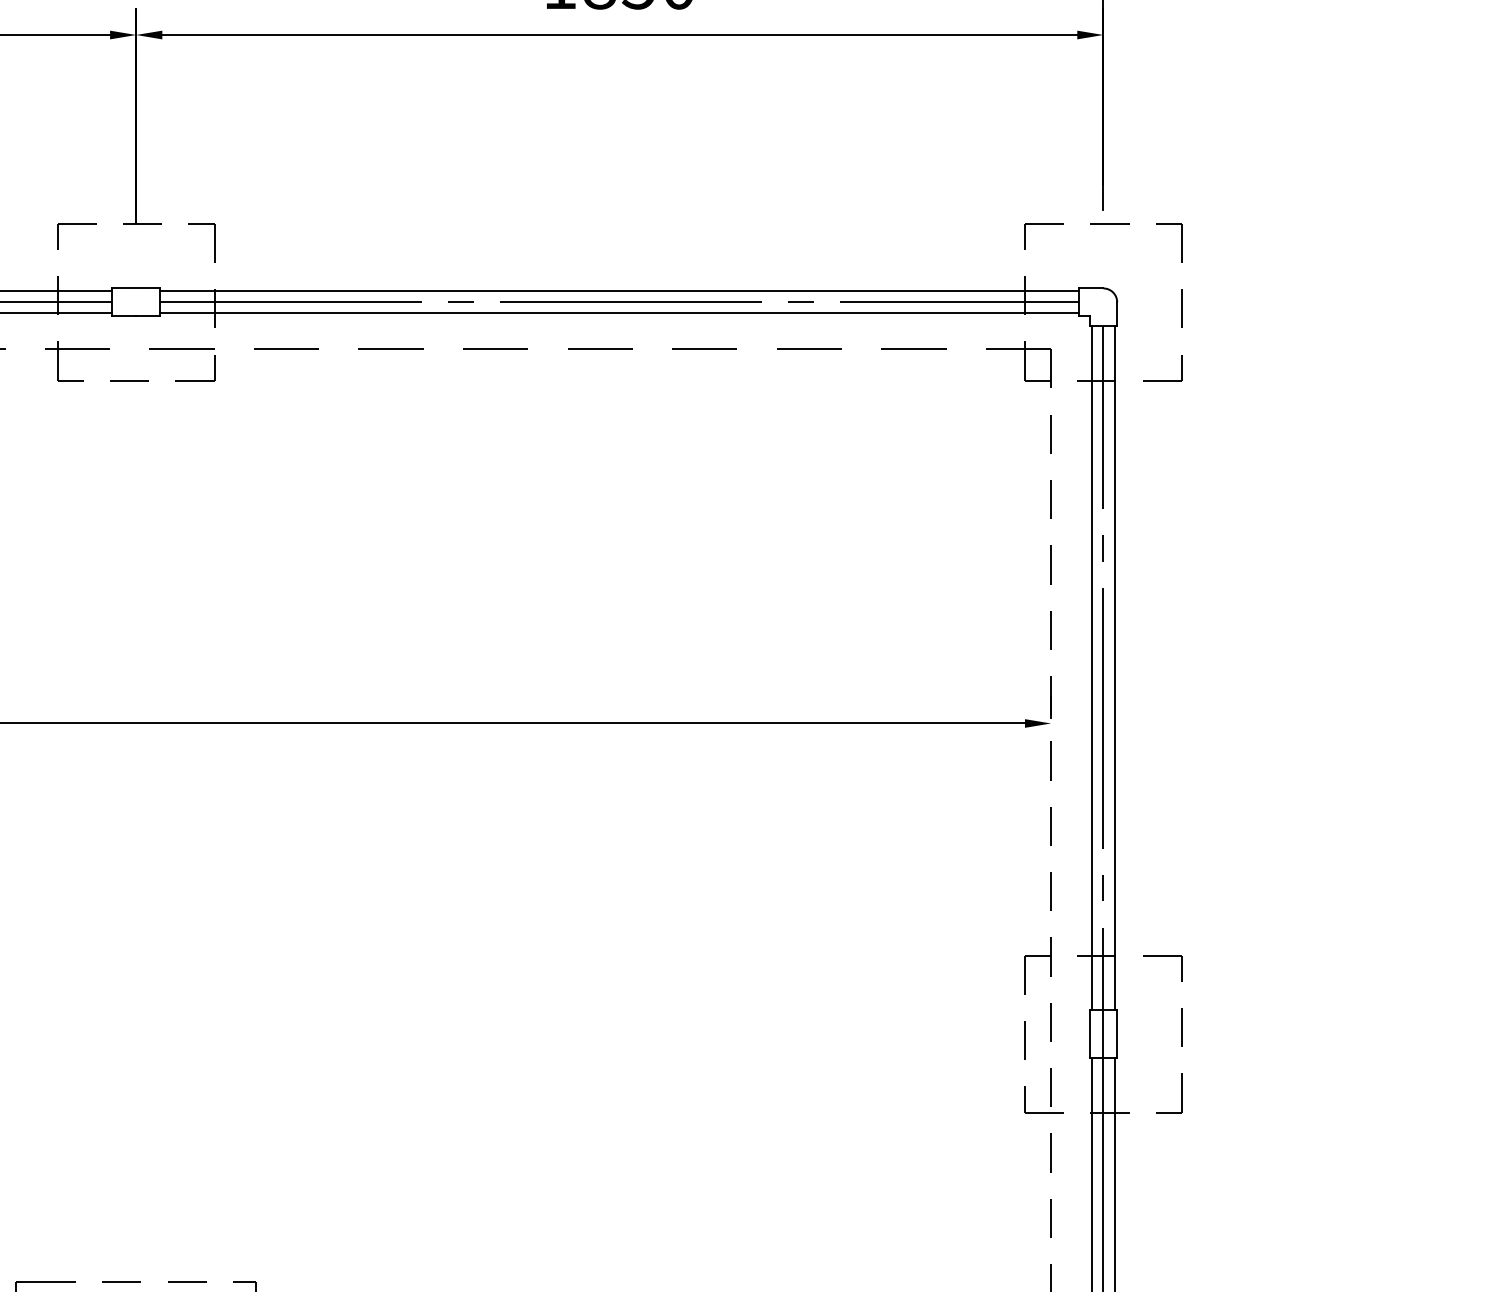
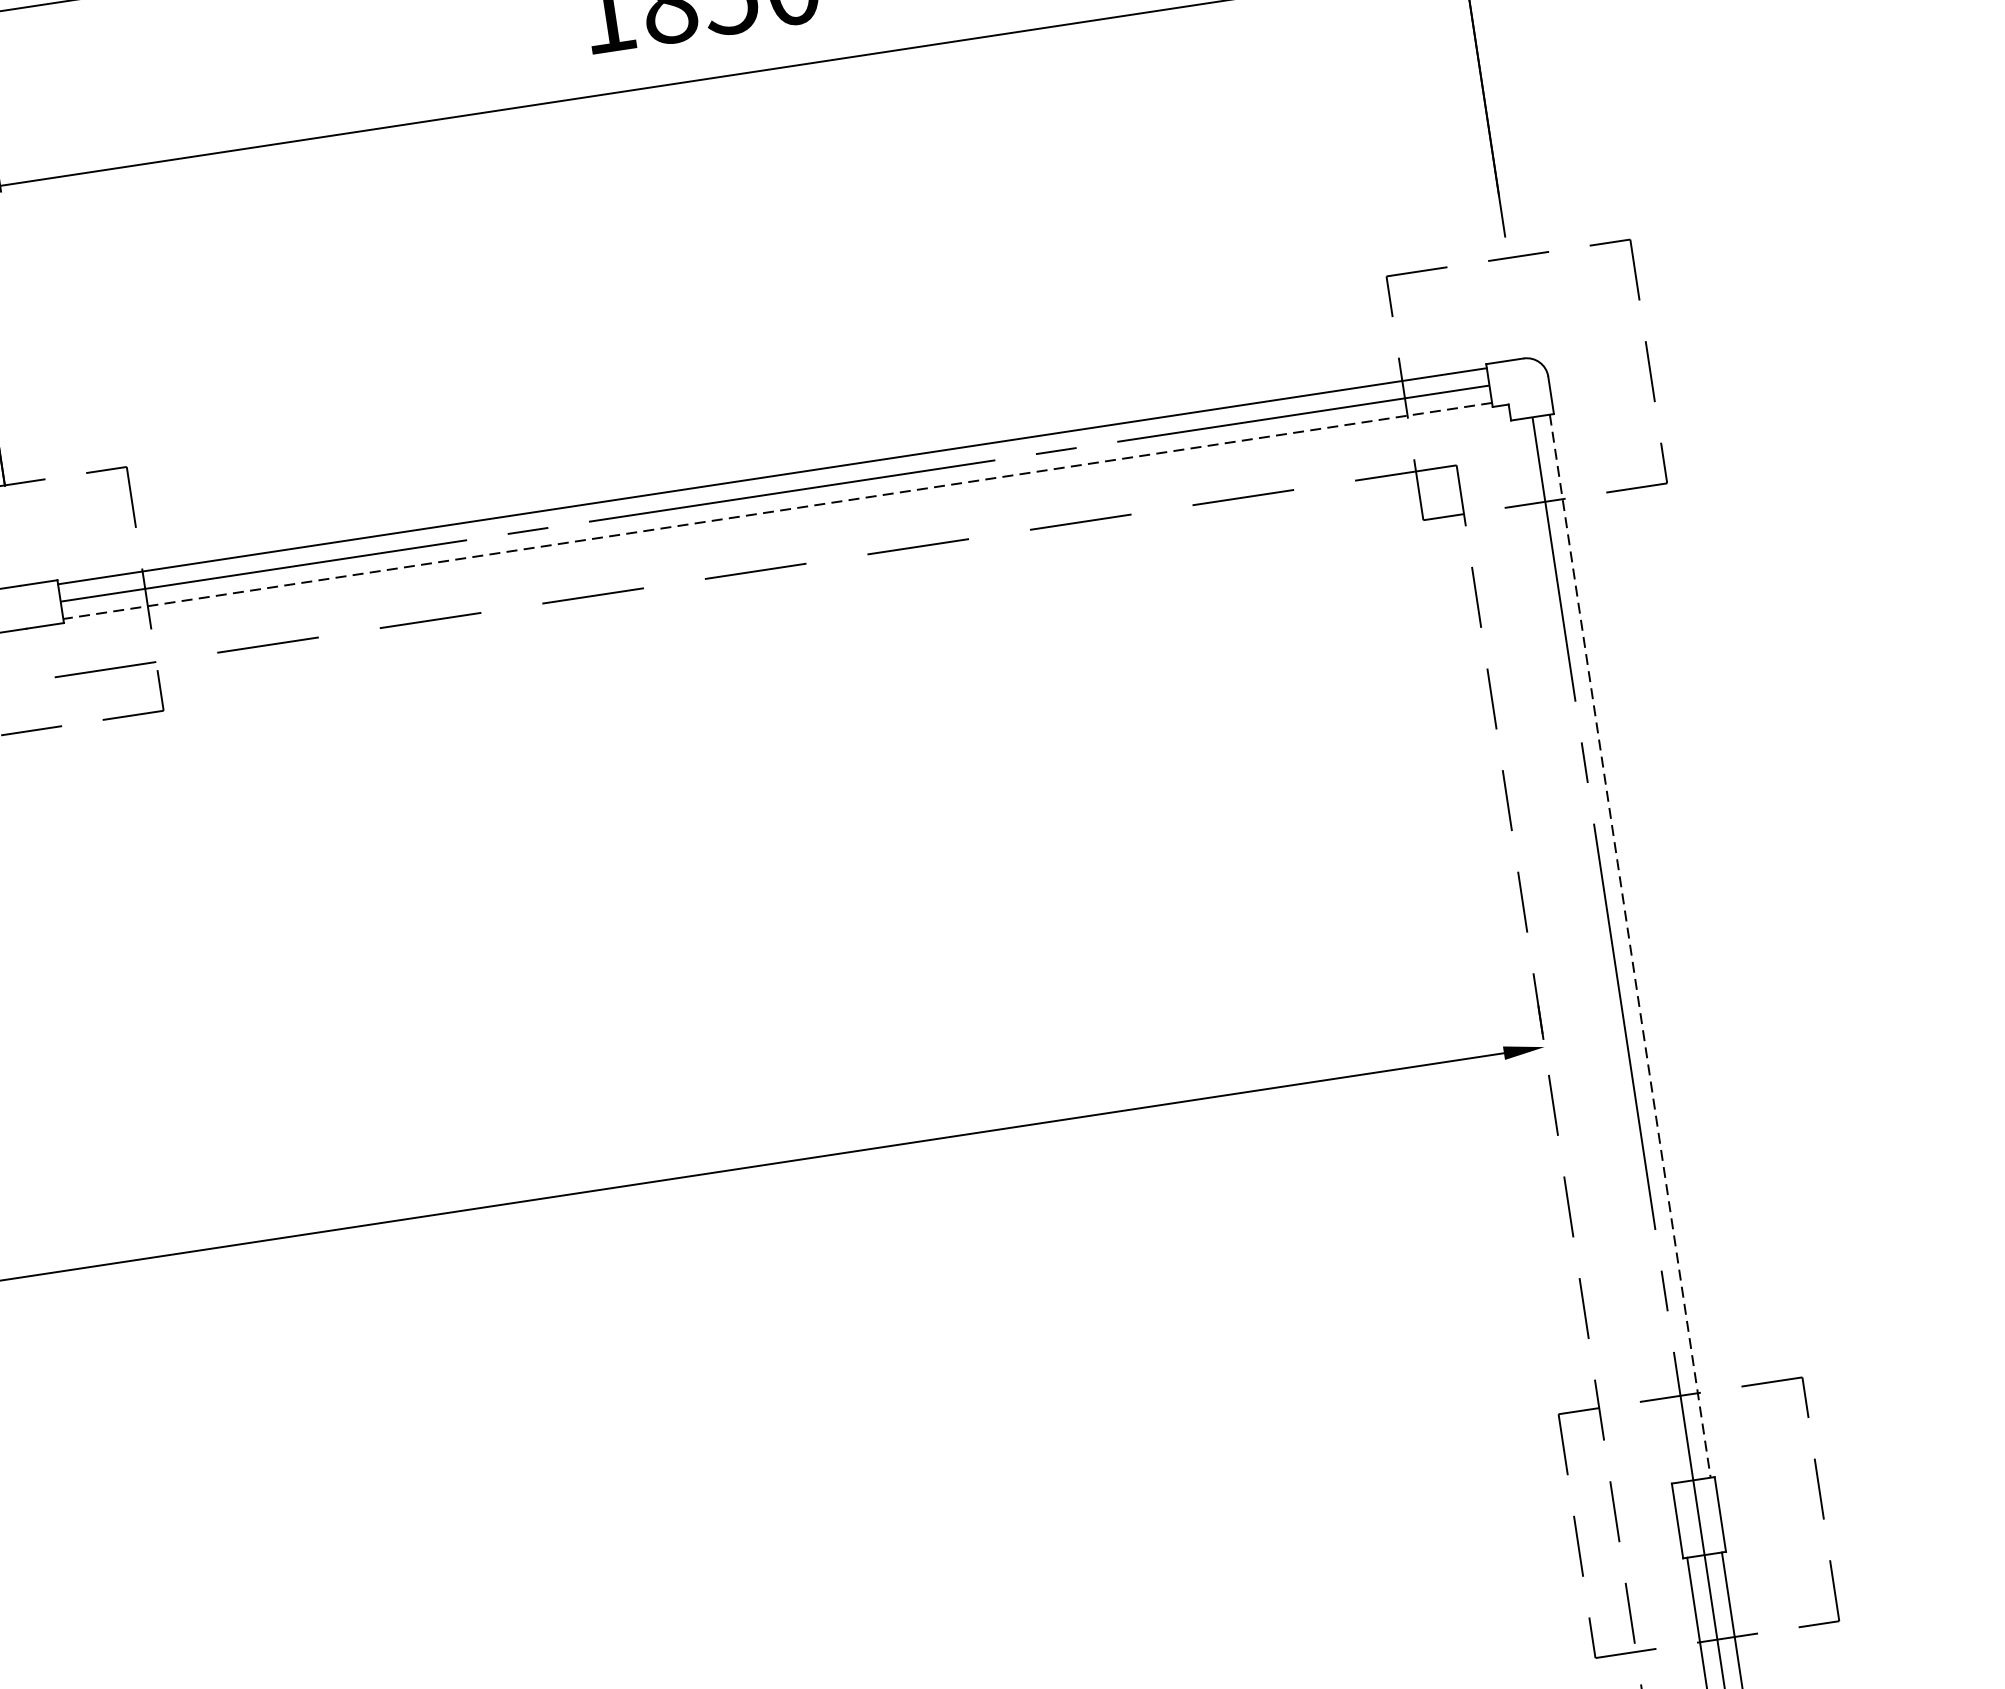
line: (619, 313) -> (777, 511), solid -> dashed
line: (1092, 668) -> (1596, 951), removed
line: (1114, 668) -> (1630, 946), solid -> dashed

